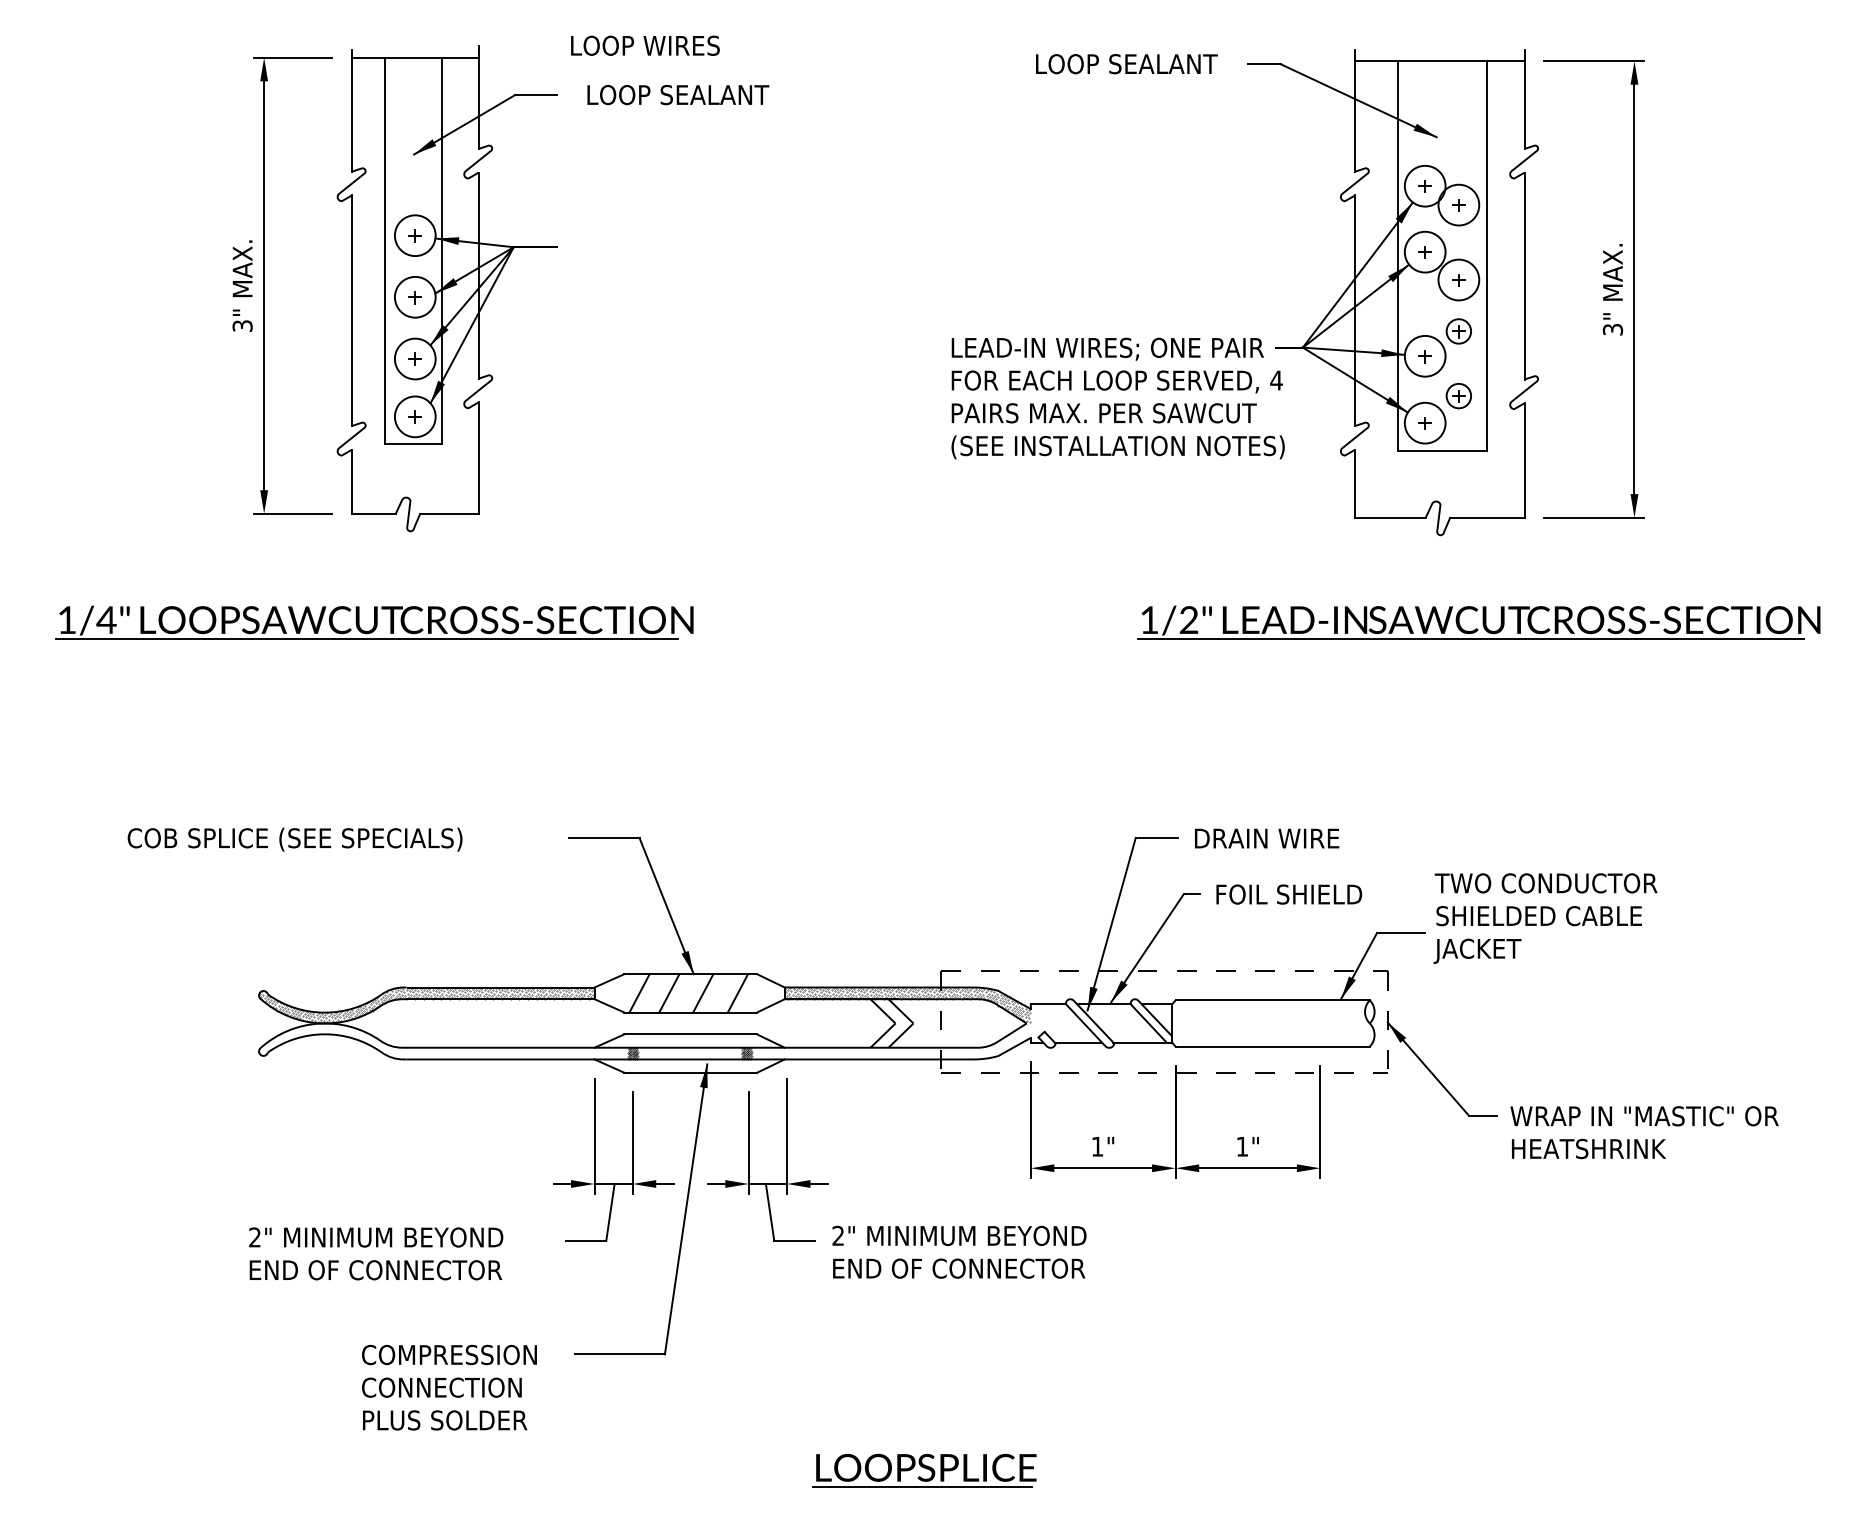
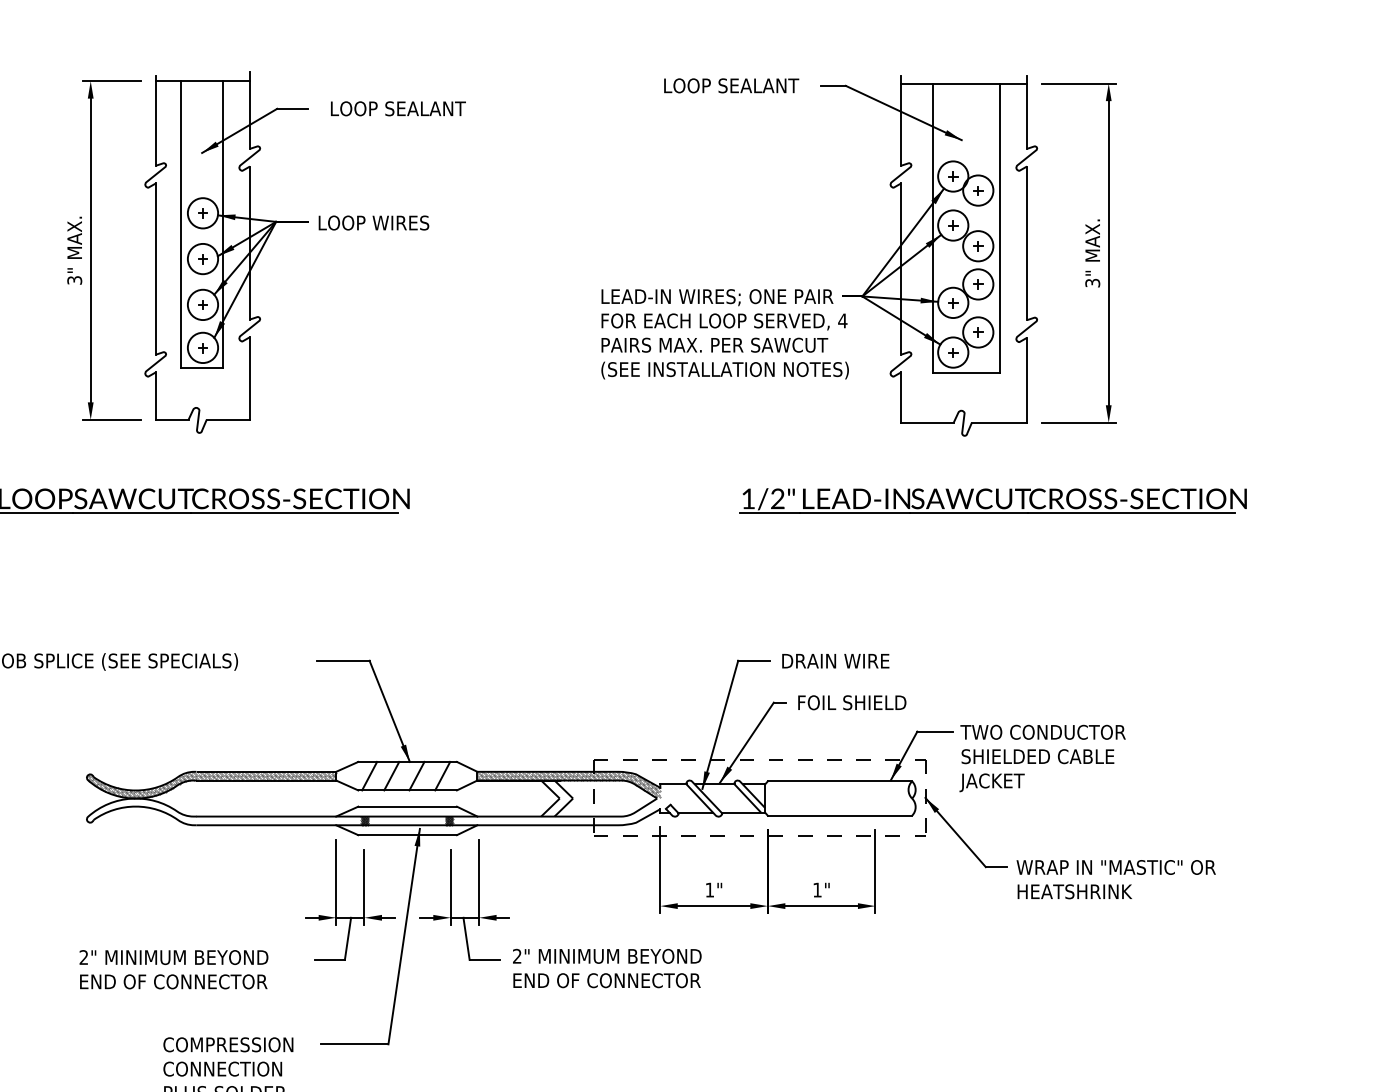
text: (645, 45) -> (374, 222), moved
circle: (1458, 331) -> (977, 284), size x1.67
circle: (1458, 395) -> (977, 332), size x1.67
text: (1545, 918) -> (1042, 758), moved

